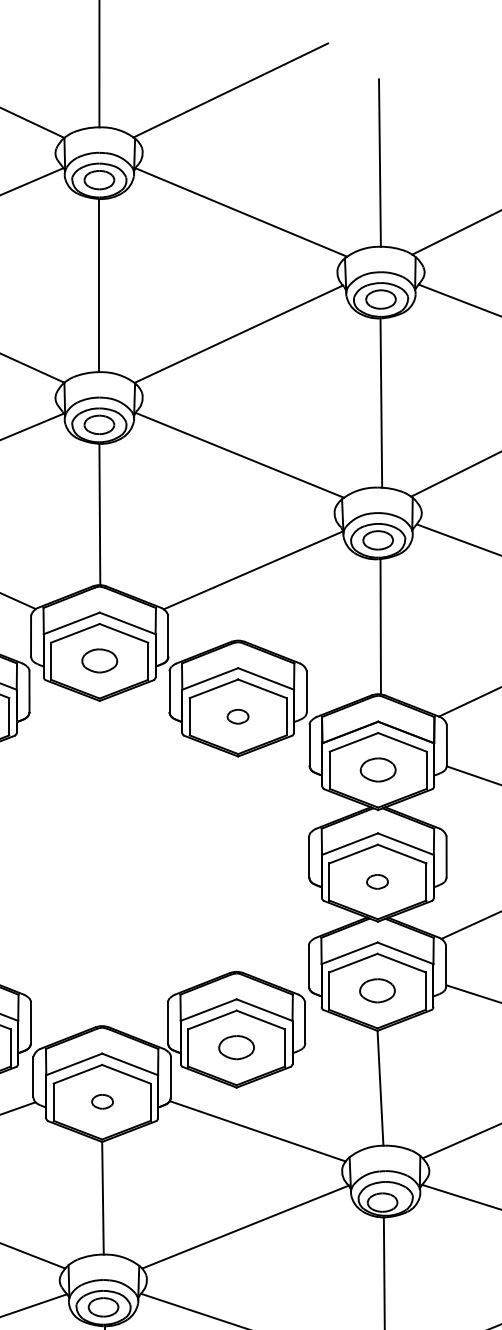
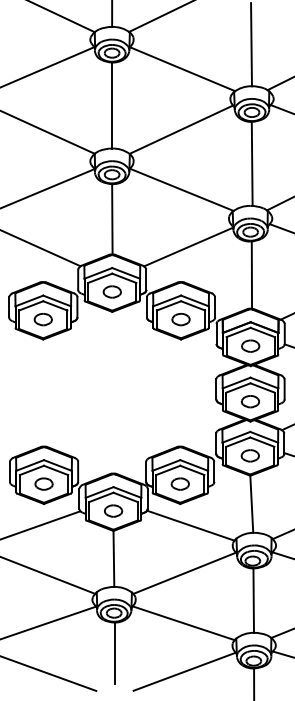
part: (237, 716) -> (180, 319), size x1.67
part: (375, 881) -> (249, 401), size x1.67
part: (102, 1100) -> (113, 510), size x1.67

